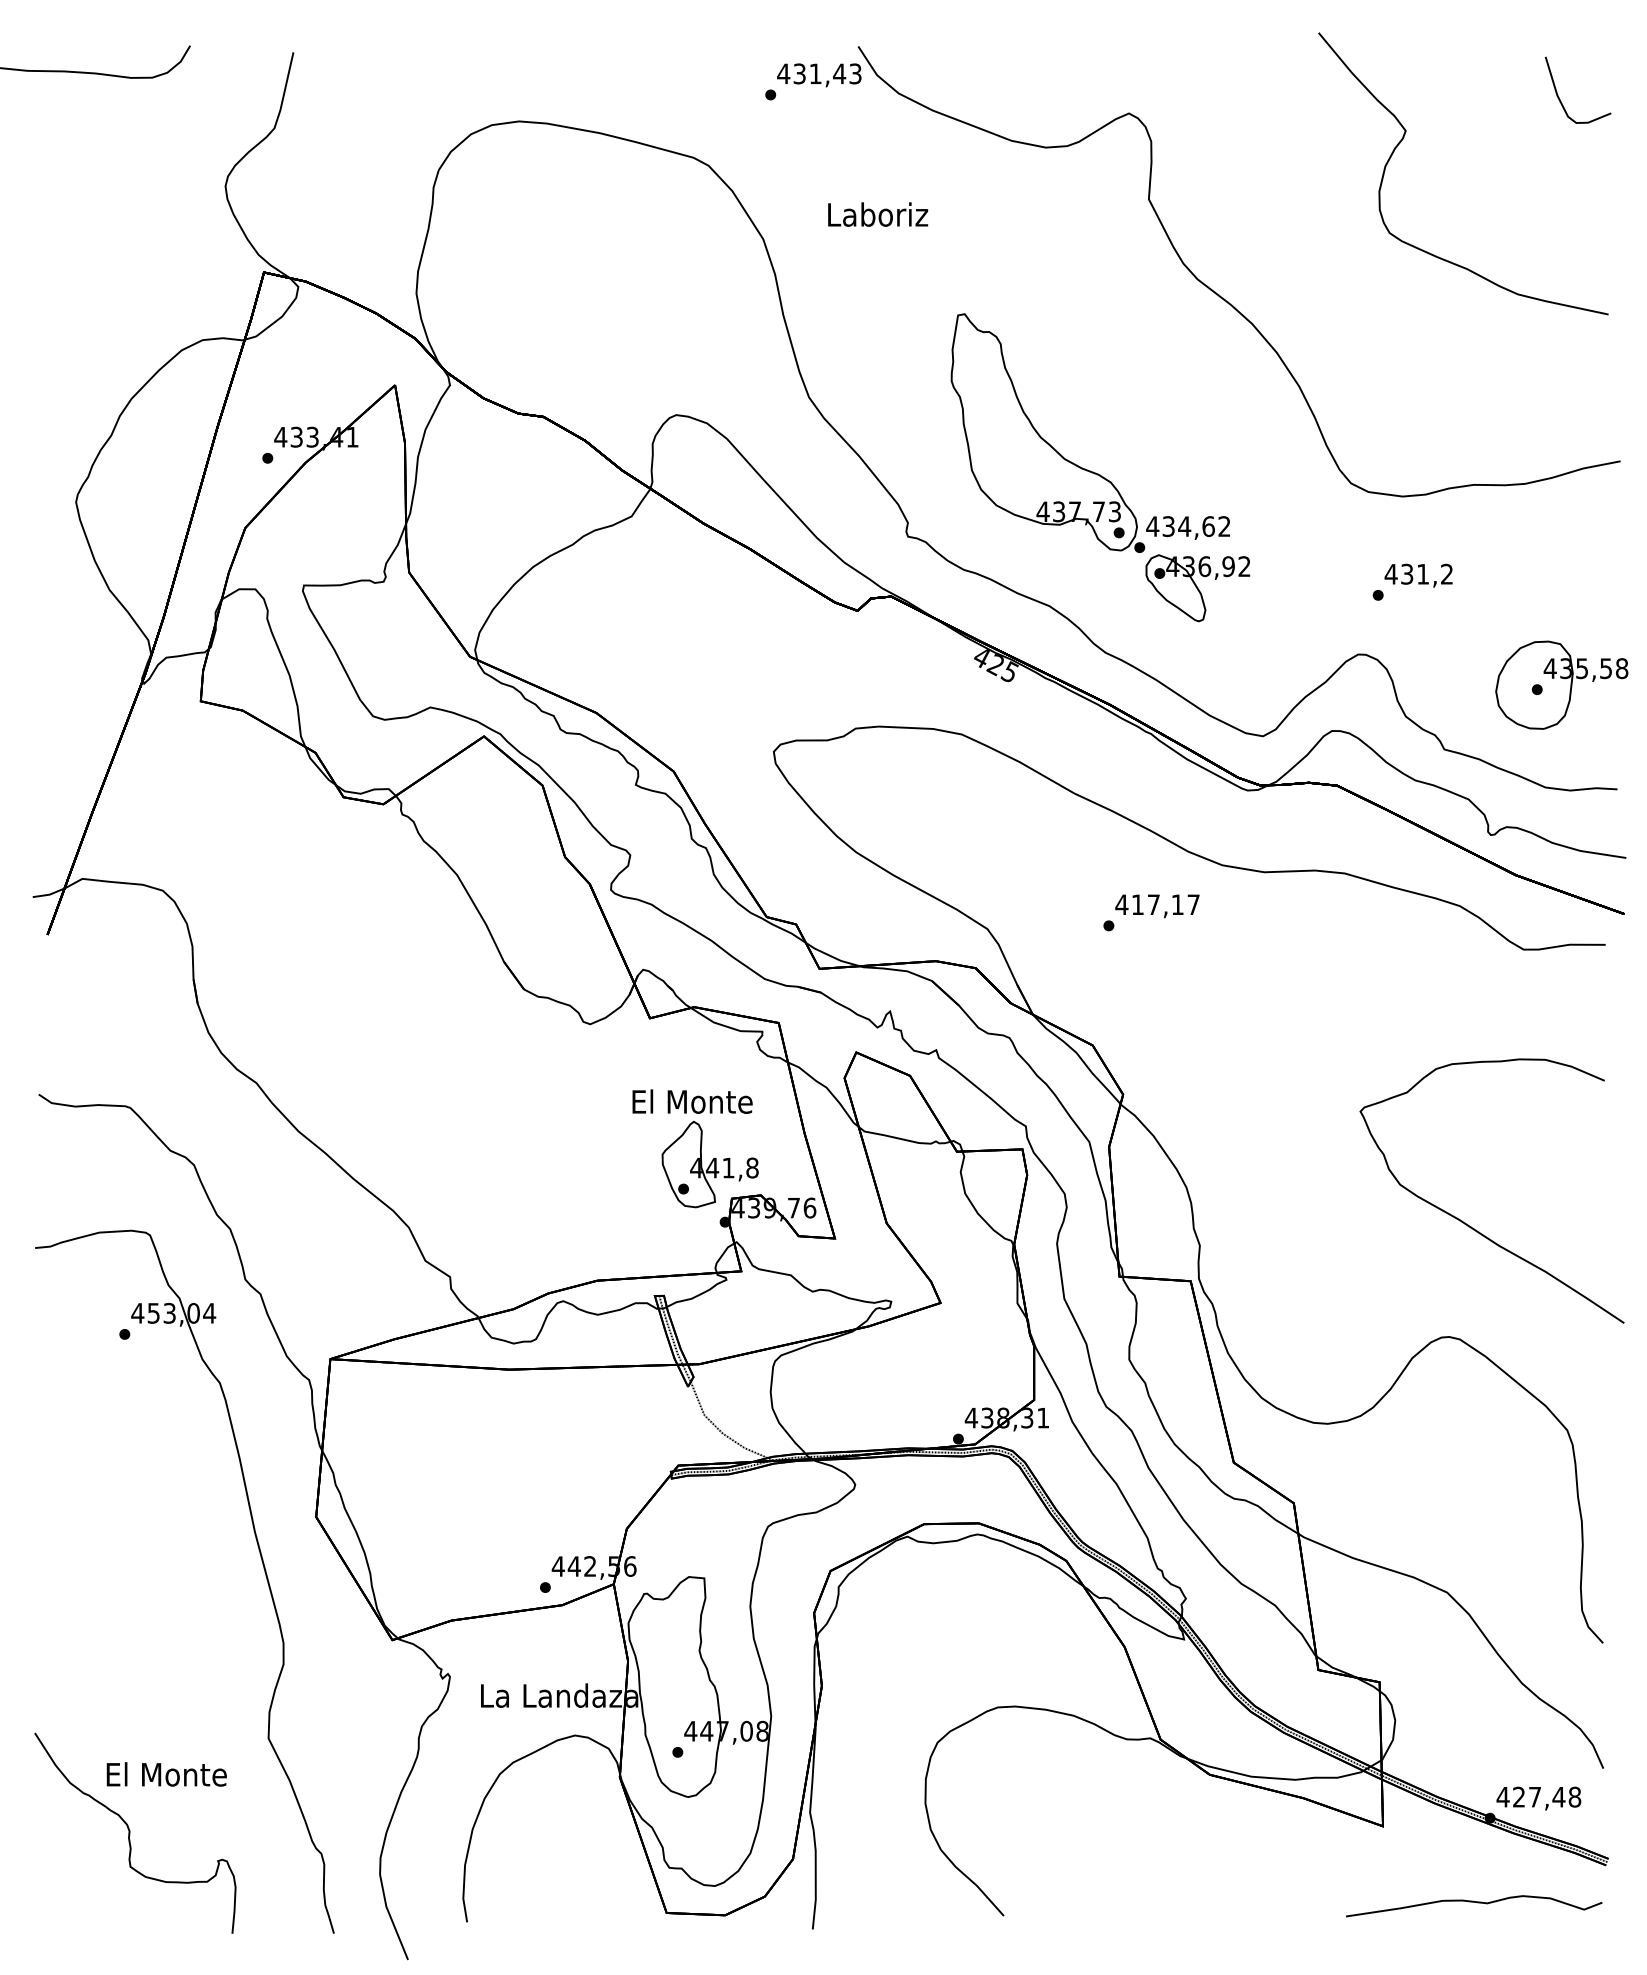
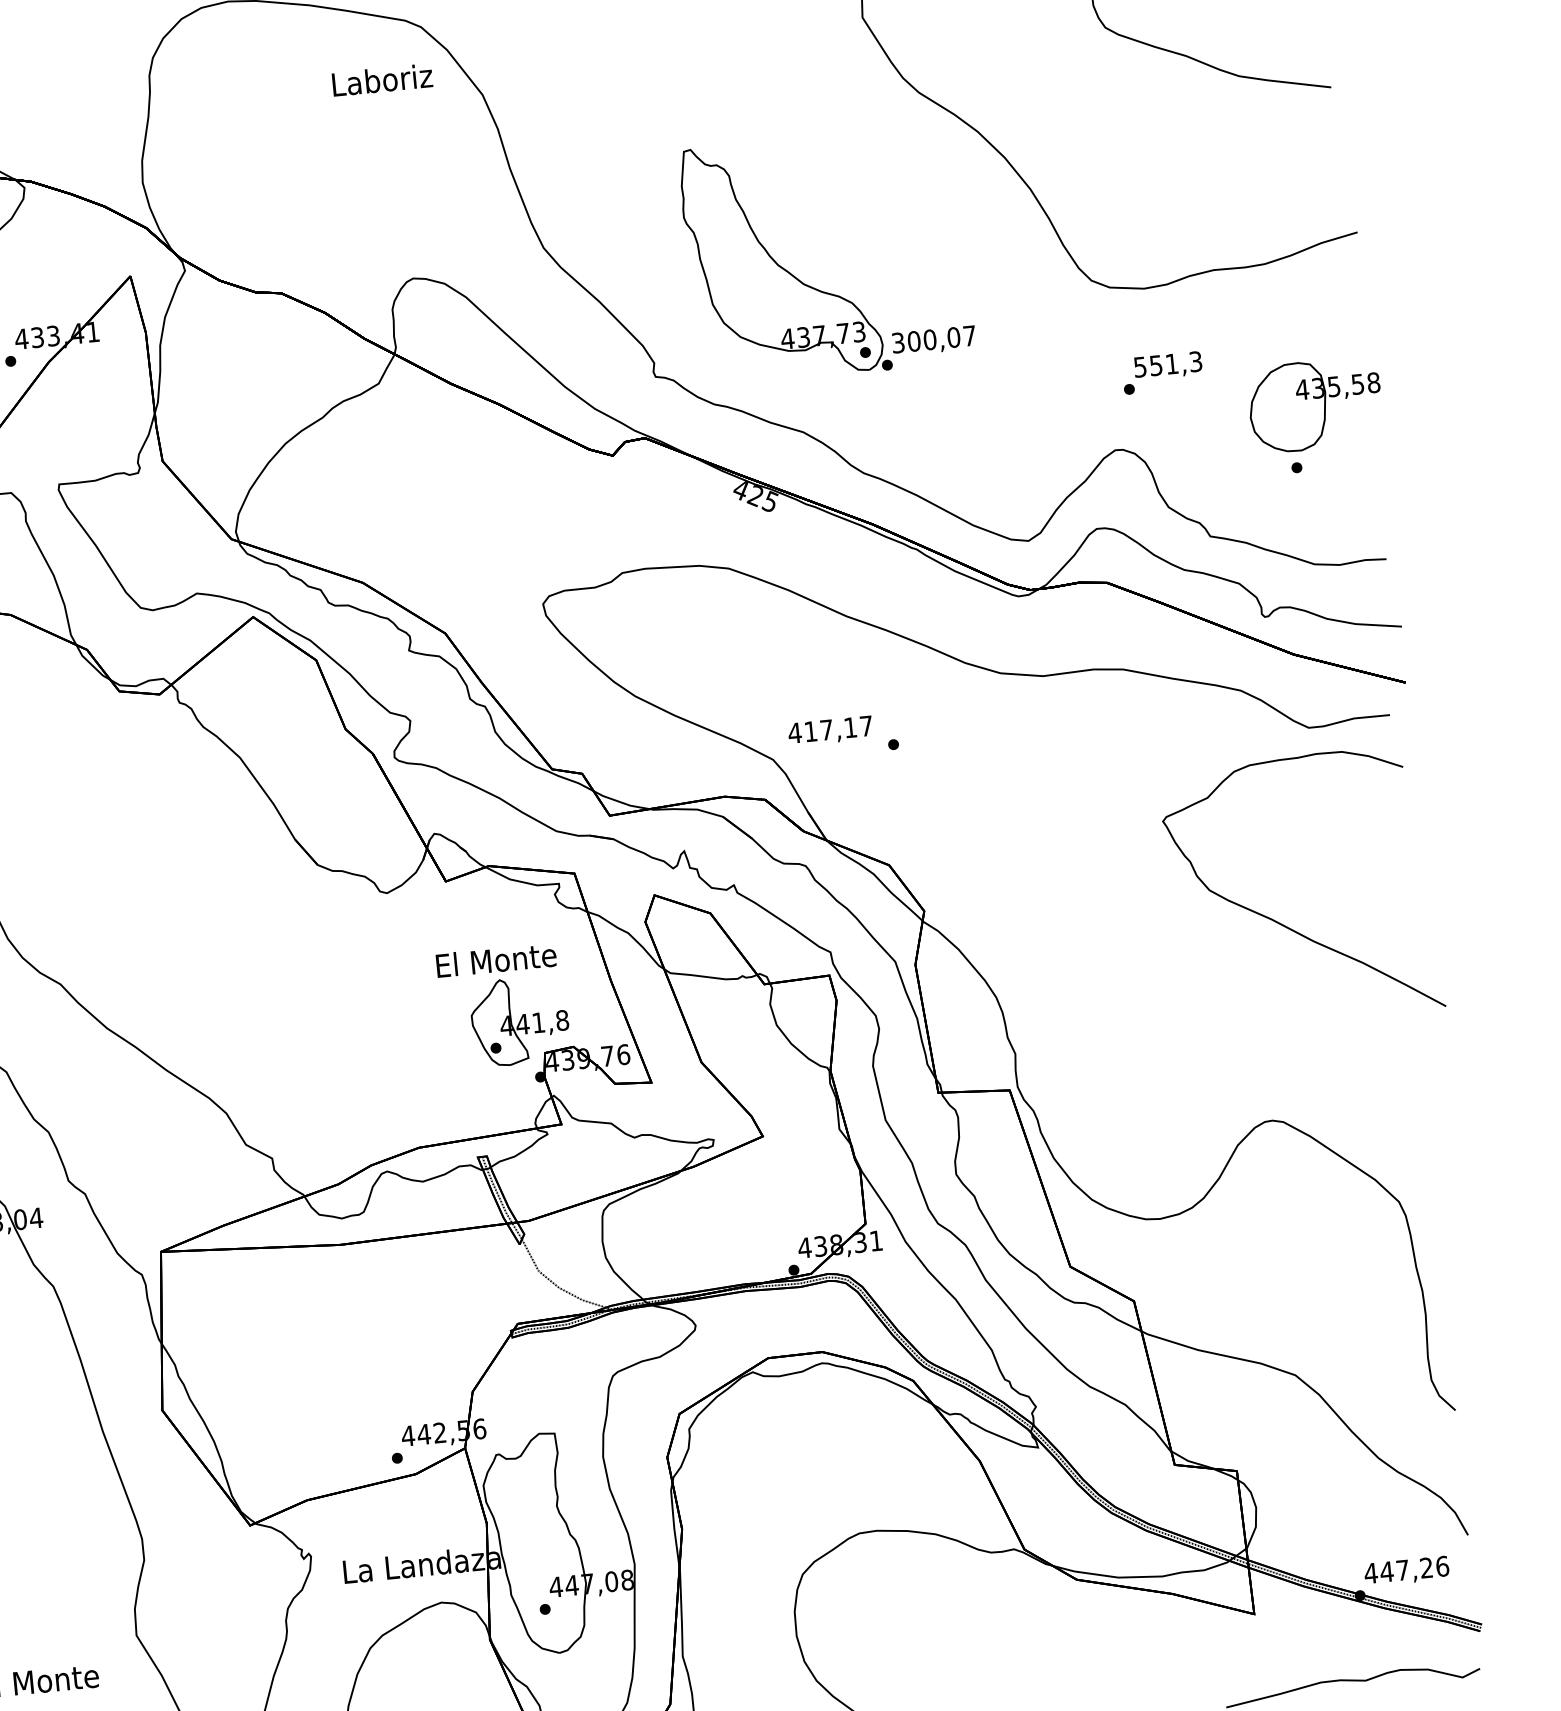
text: (878, 214) -> (382, 79), moved
text: (1188, 526) -> (933, 339), 434,62 -> 300,07
text: (1418, 573) -> (1167, 363), 431,2 -> 551,3
part: (1197, 588) -> (948, 400), removed
part: (1561, 684) -> (1315, 404), moved
text: (1157, 906) -> (830, 731), moved
part: (1468, 1224) -> (1281, 923), moved
text: (1546, 1796) -> (1414, 1568), 427,48 -> 447,26

